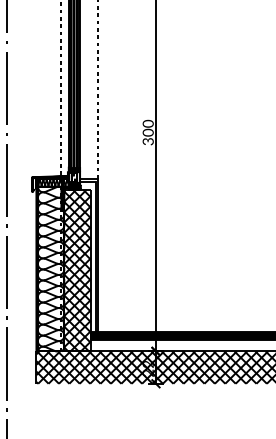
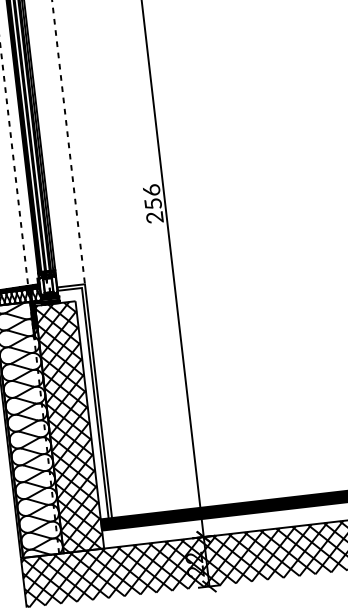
text: (147, 132) -> (152, 203), 300 -> 256

